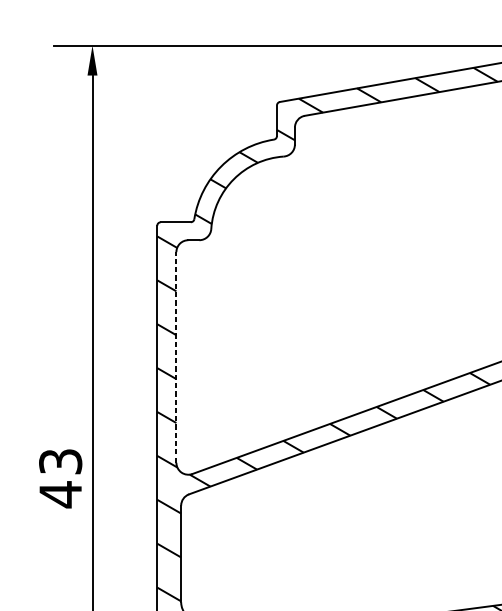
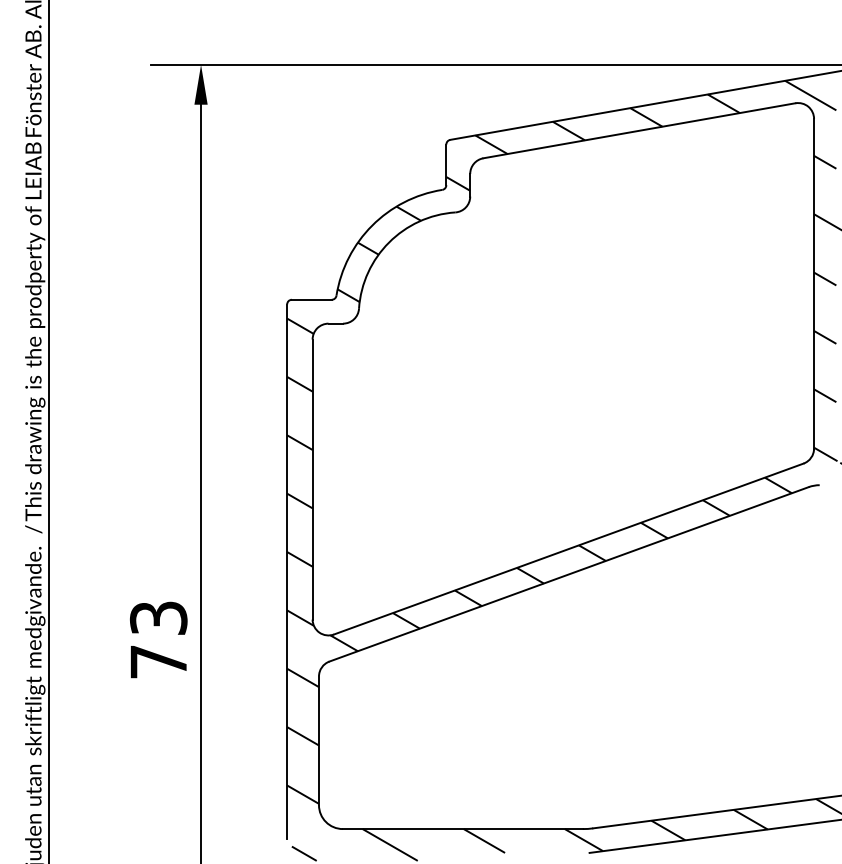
line: (176, 357) -> (312, 479), dashed -> solid
text: (60, 494) -> (158, 661), 43 -> 73

